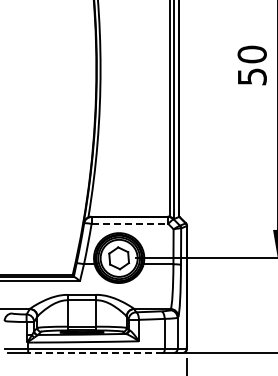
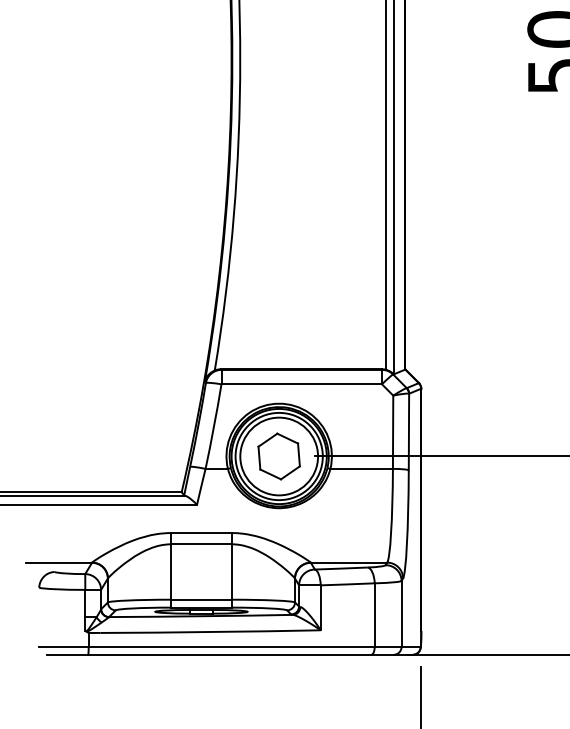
line: (130, 223) -> (302, 383), dashed -> solid
line: (95, 353) -> (229, 655), dashed -> solid

